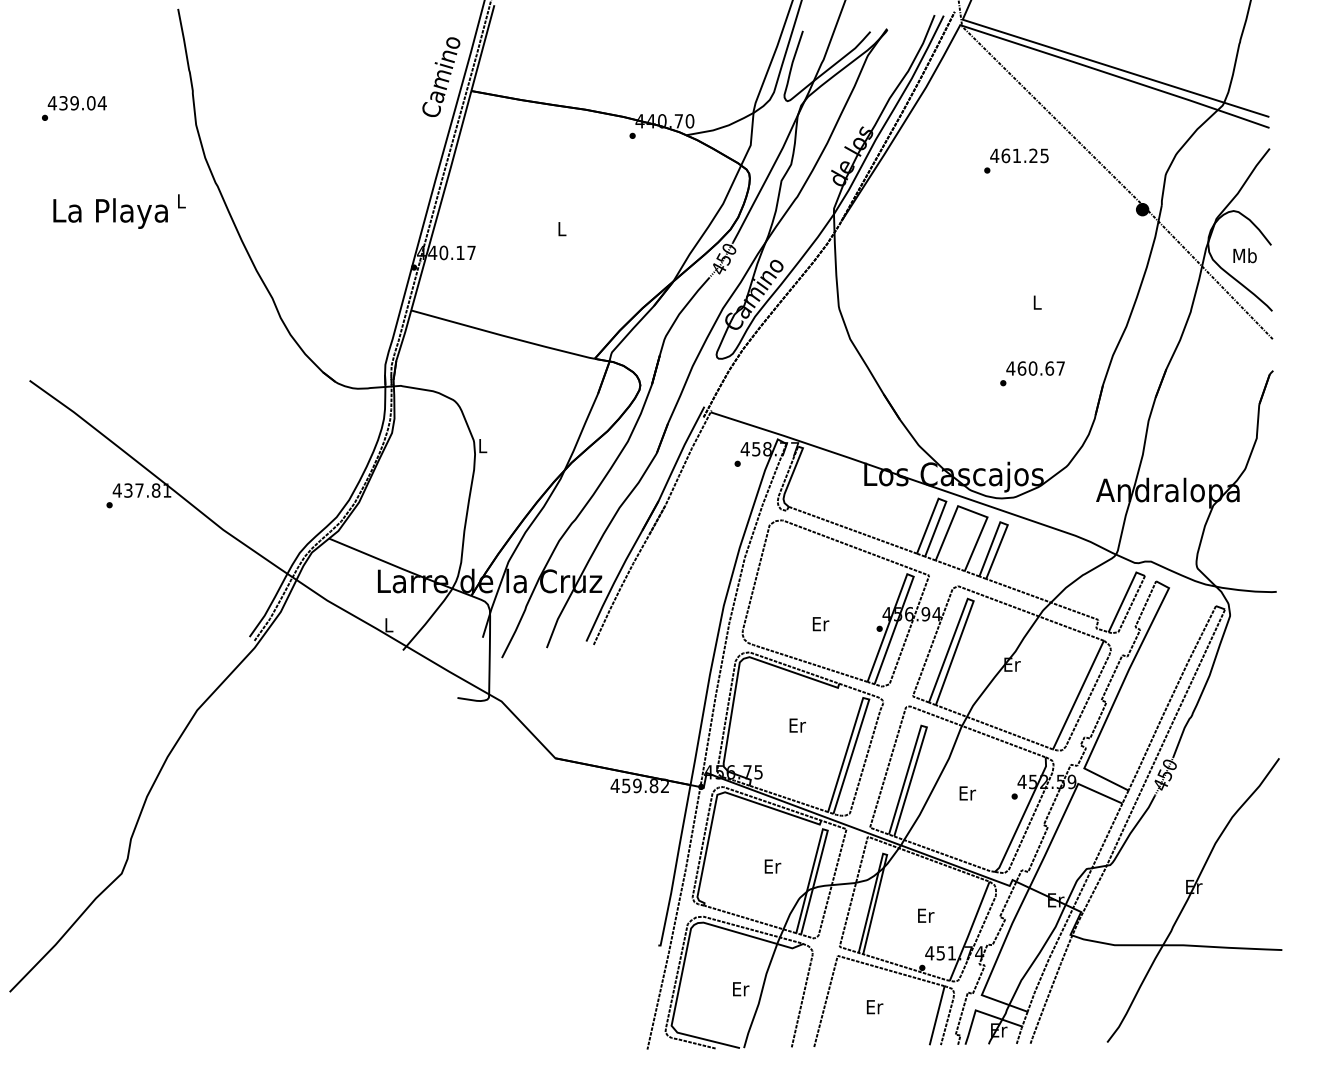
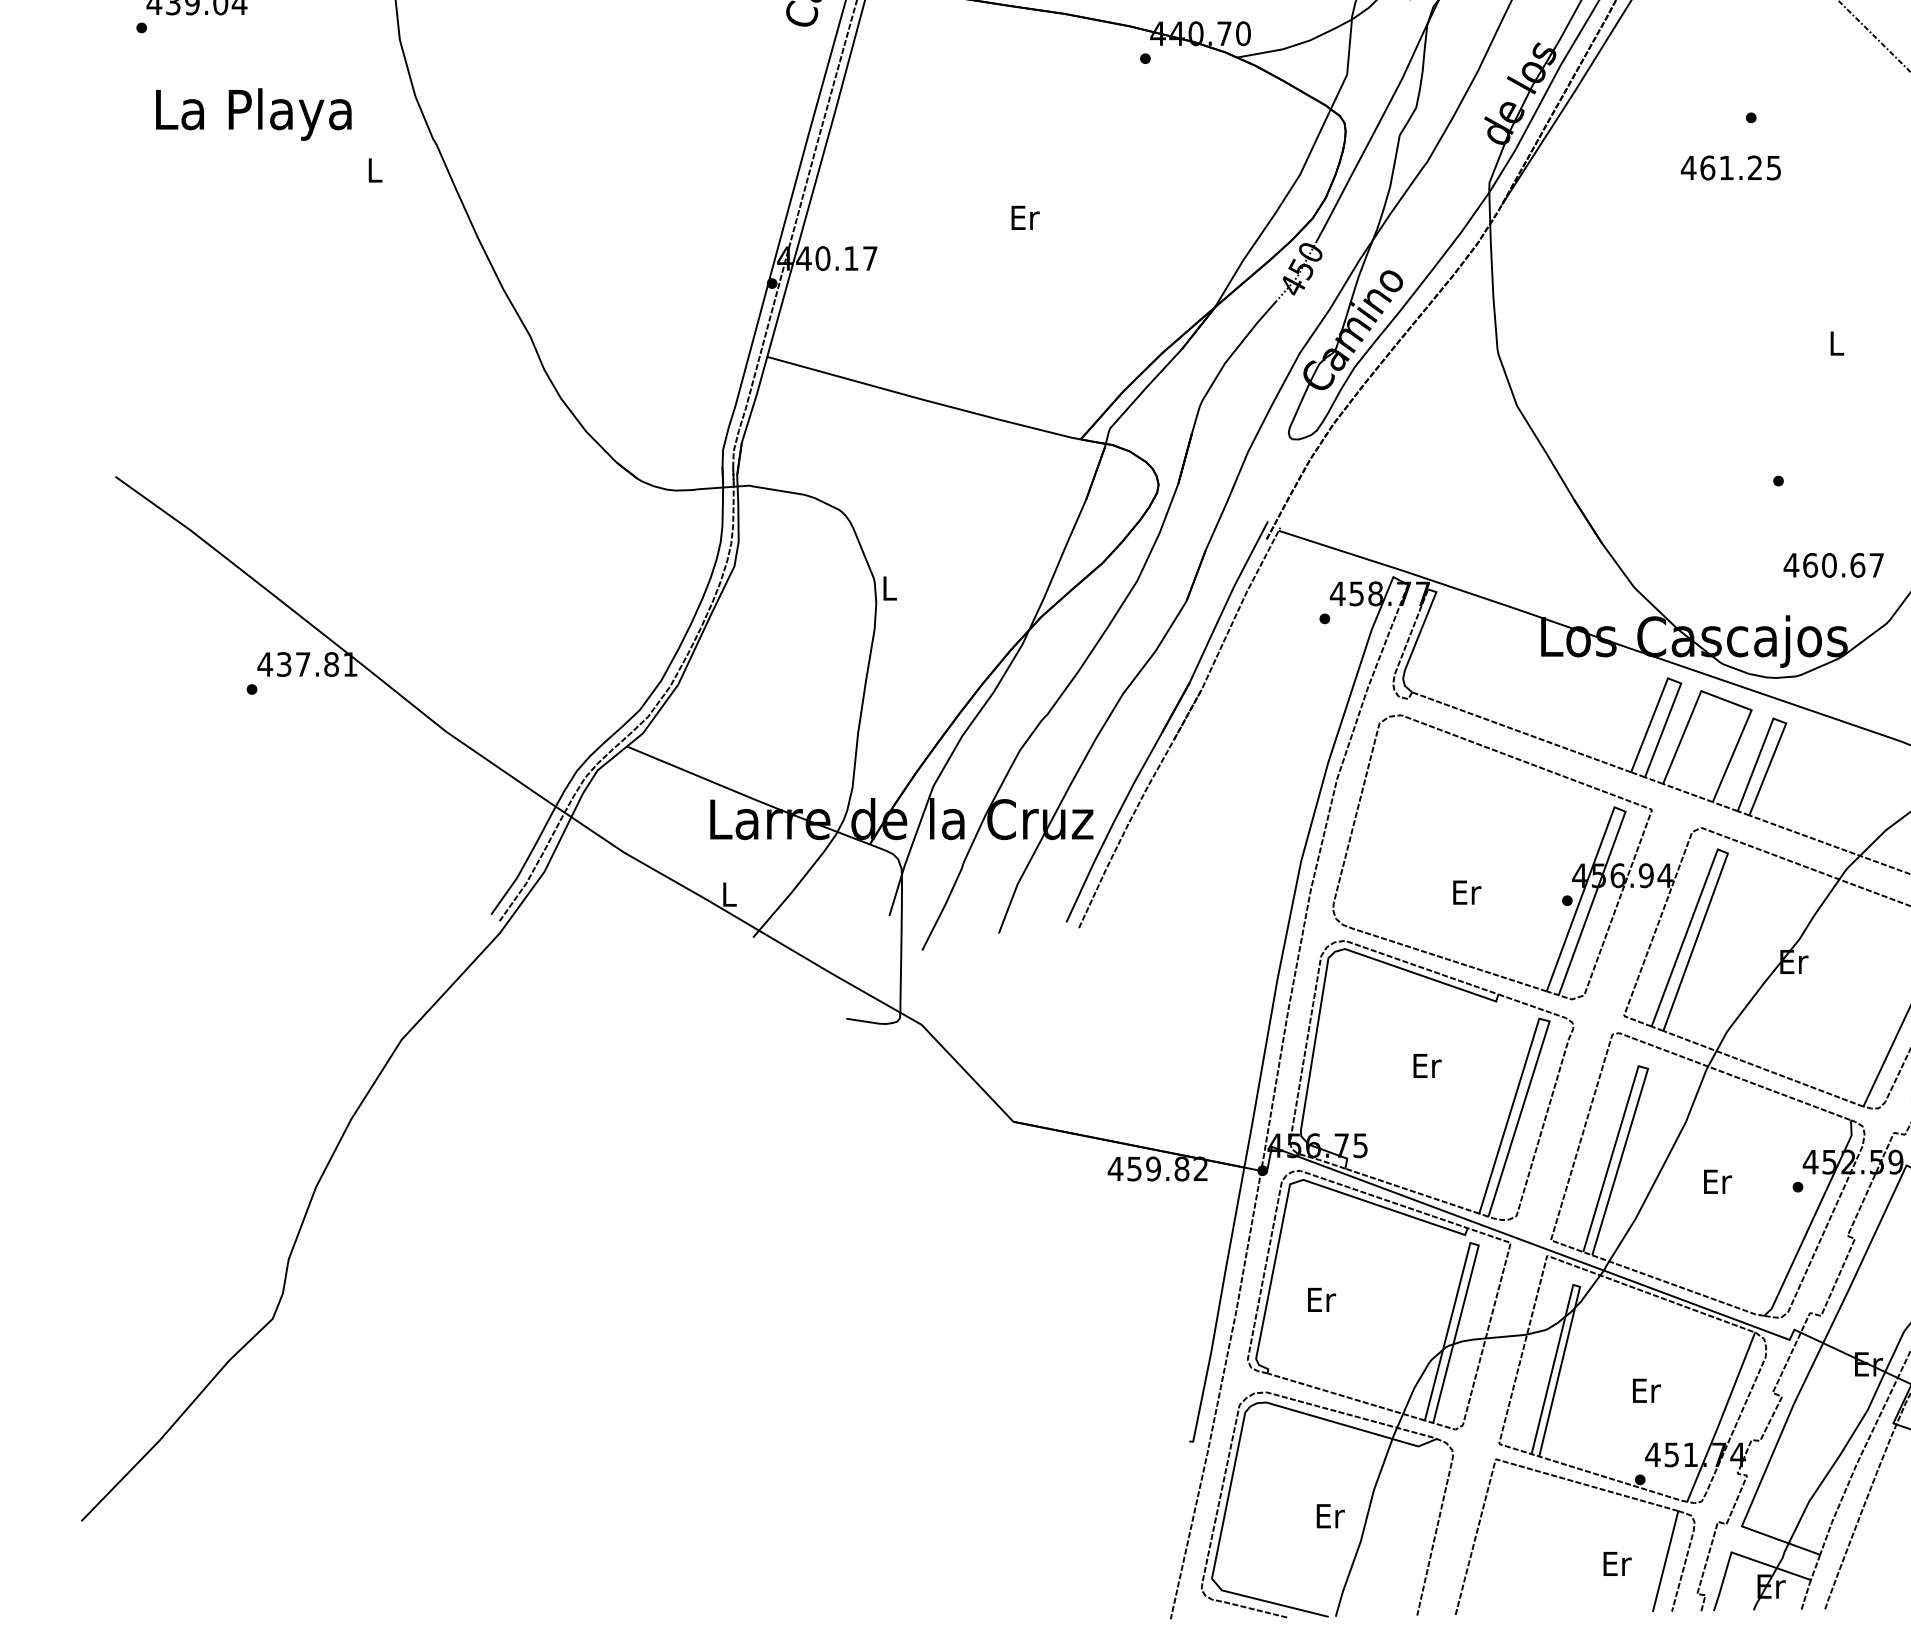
text: (1019, 155) -> (1731, 167), moved
text: (110, 213) -> (253, 114), moved
text: (562, 229) -> (1025, 218), L -> Er
text: (1035, 368) -> (1833, 565), moved
text: (772, 866) -> (1321, 1299), moved
text: (875, 1007) -> (1618, 1564), moved

